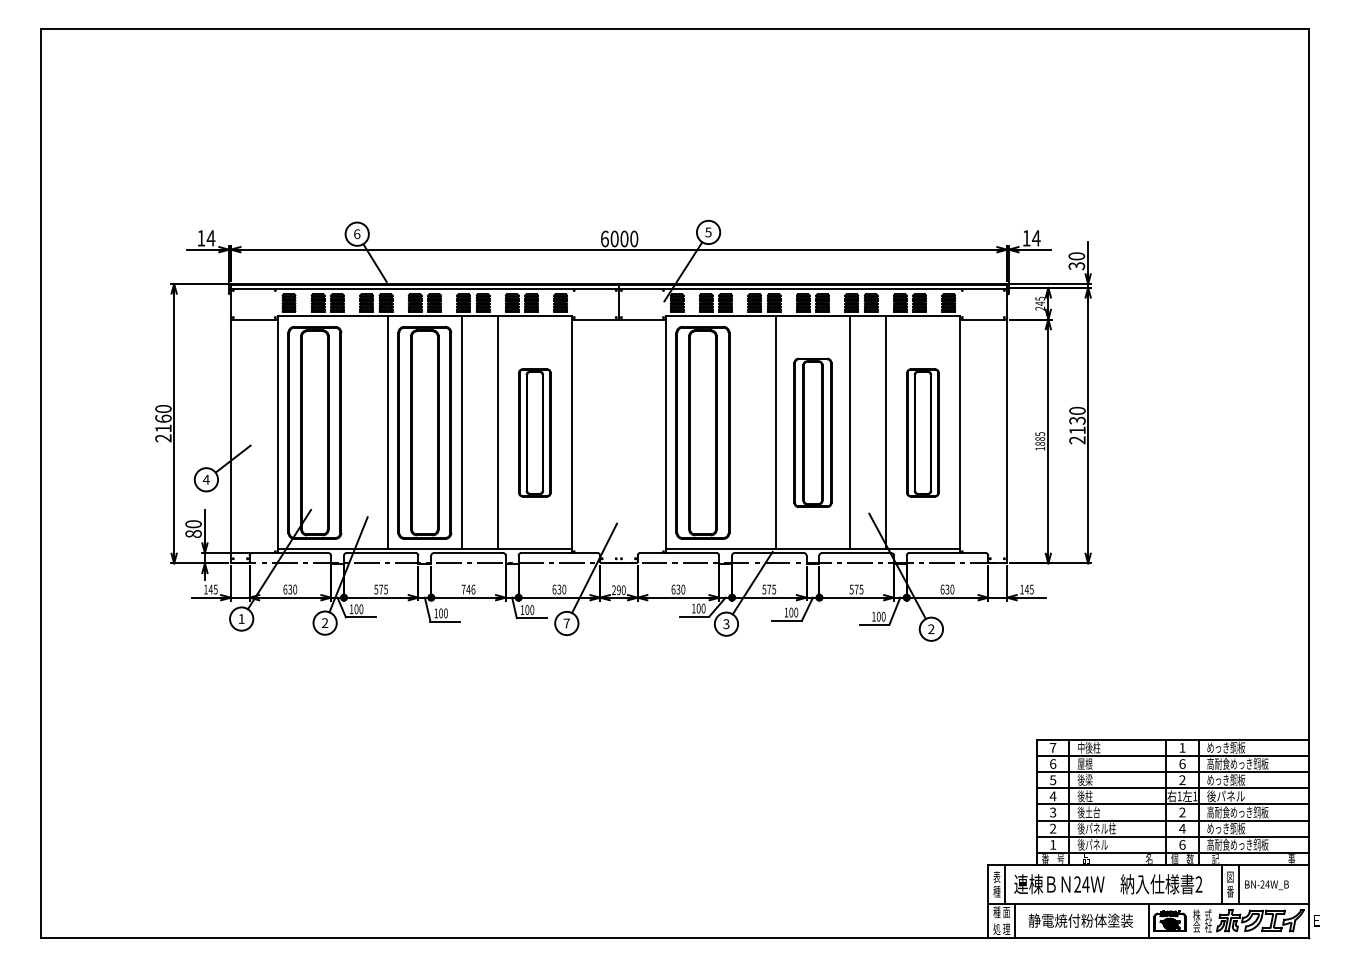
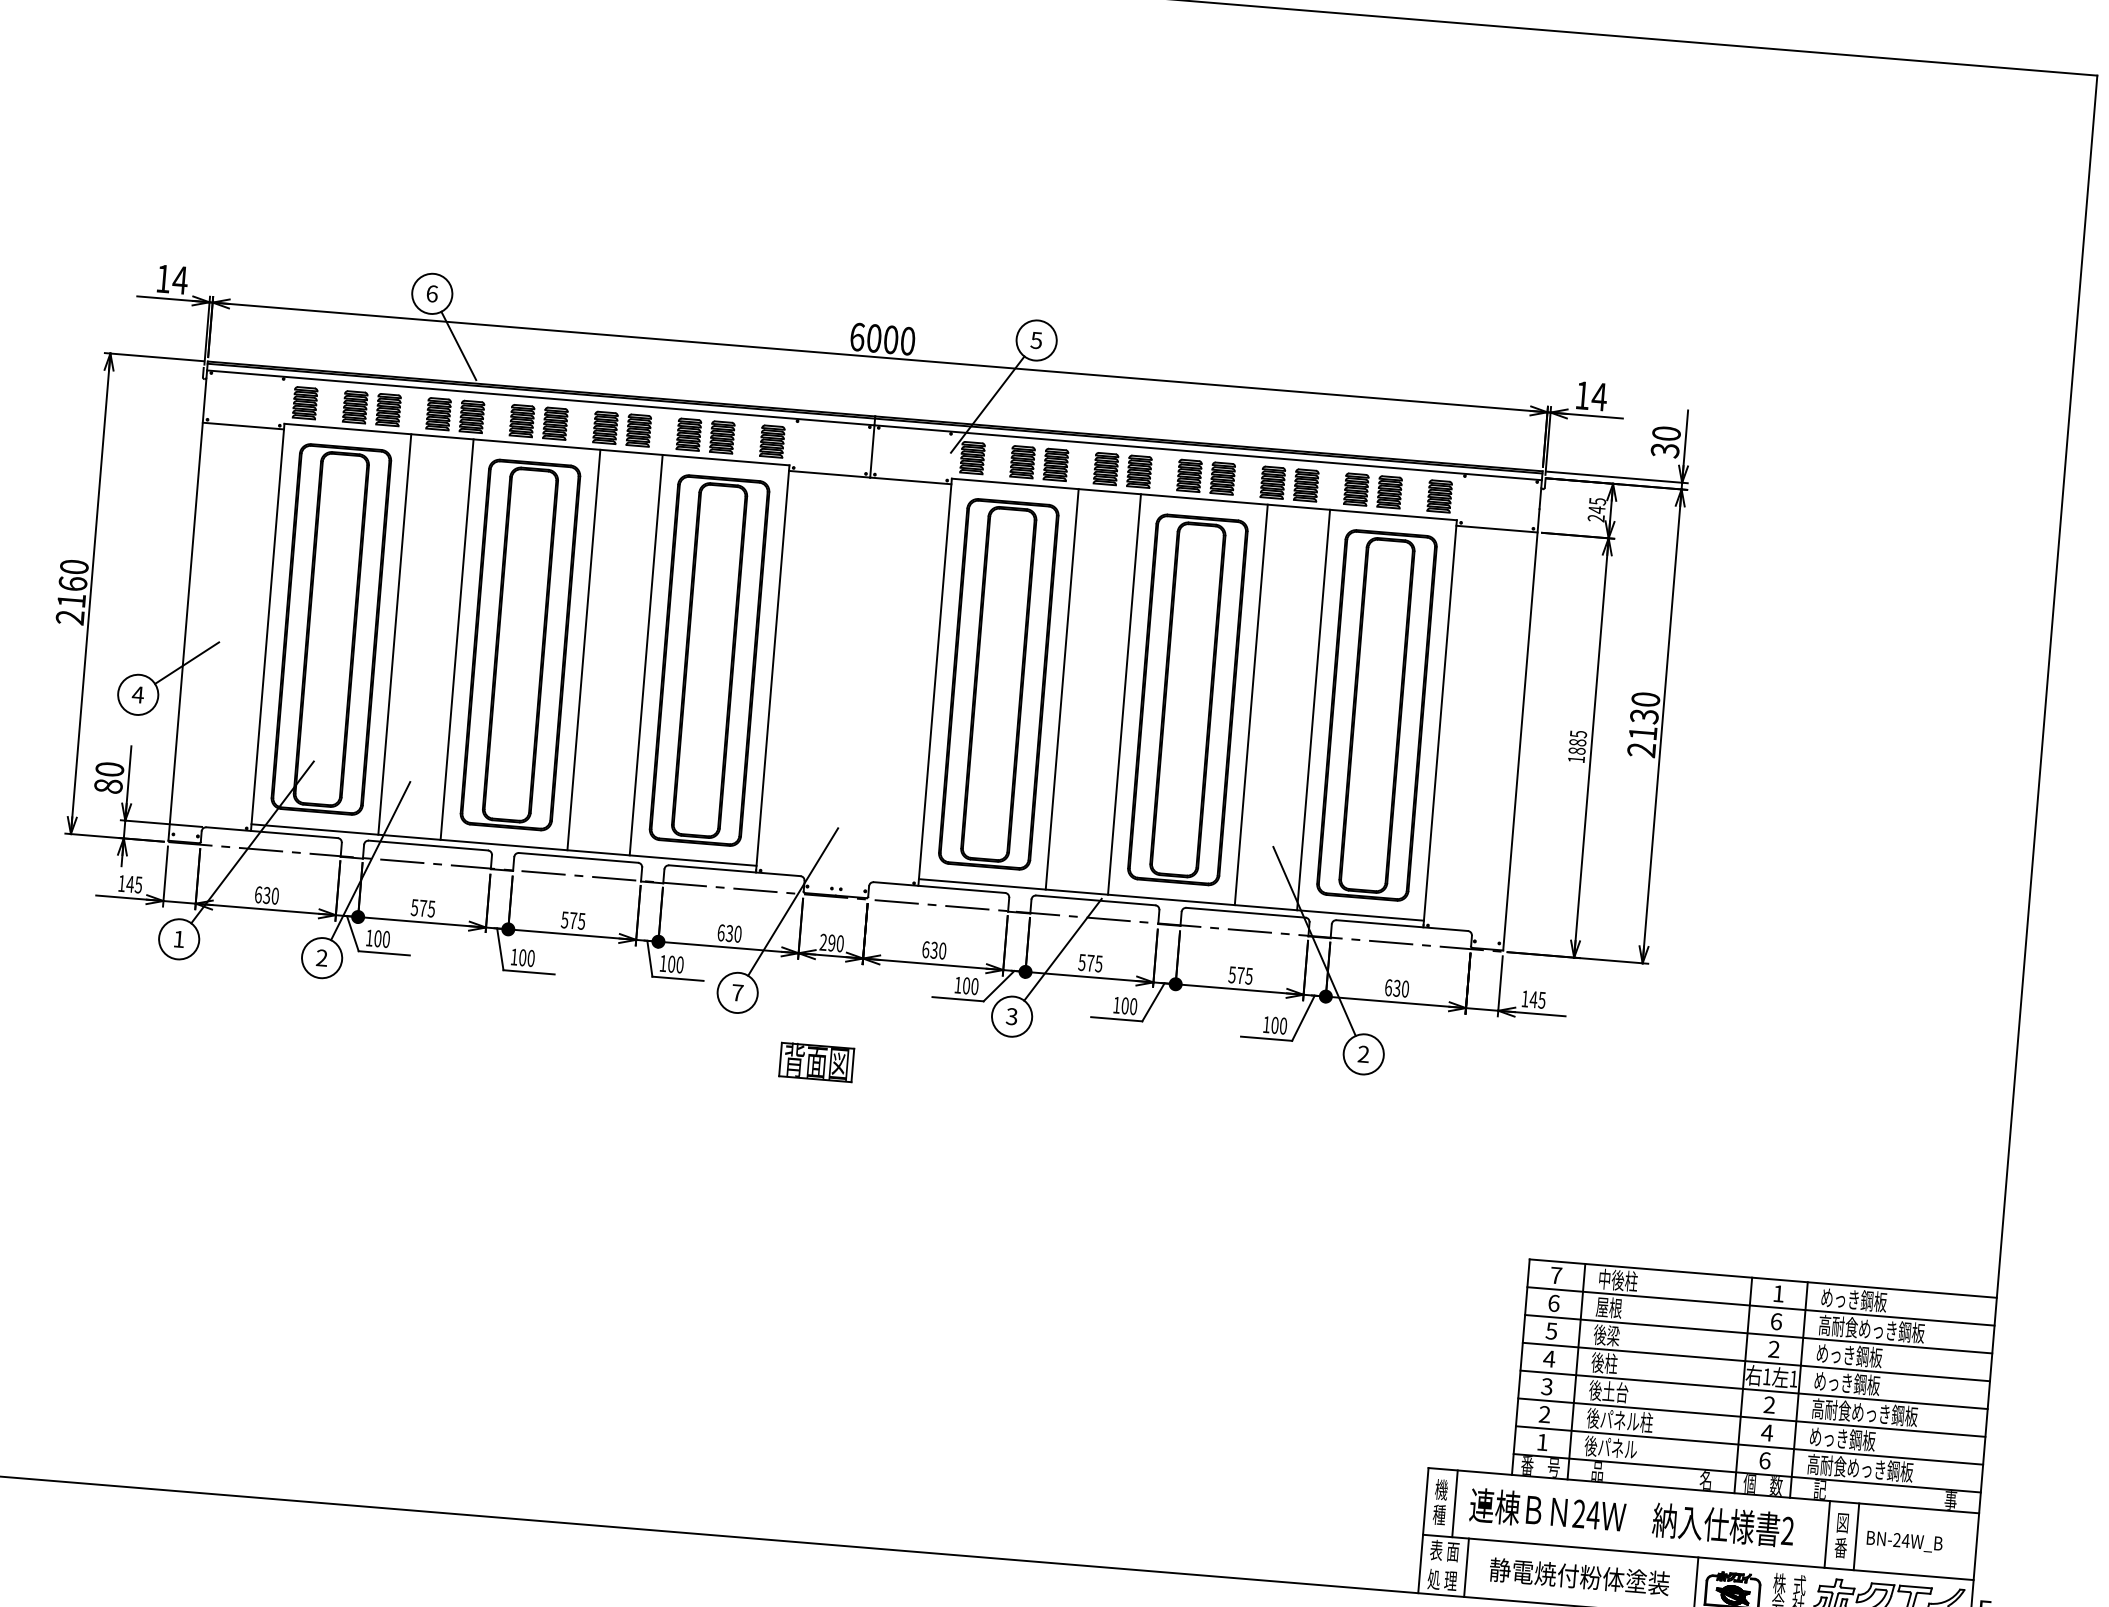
line: (351, 432) -> (394, 634), added
part: (534, 432) -> (709, 659), size x1.67
line: (739, 432) -> (1061, 688), added
part: (812, 432) -> (1187, 699), size x1.43
part: (922, 432) -> (1376, 714), size x1.67
text: (468, 589) -> (573, 920), 746 -> 575
part: (615, 659) -> (816, 1061), added
text: (1226, 796) -> (1847, 1383), 後パネル -> めっき鋼板
text: (996, 877) -> (1440, 1490), 表 -> 機
text: (996, 912) -> (1435, 1550), 種 -> 表

